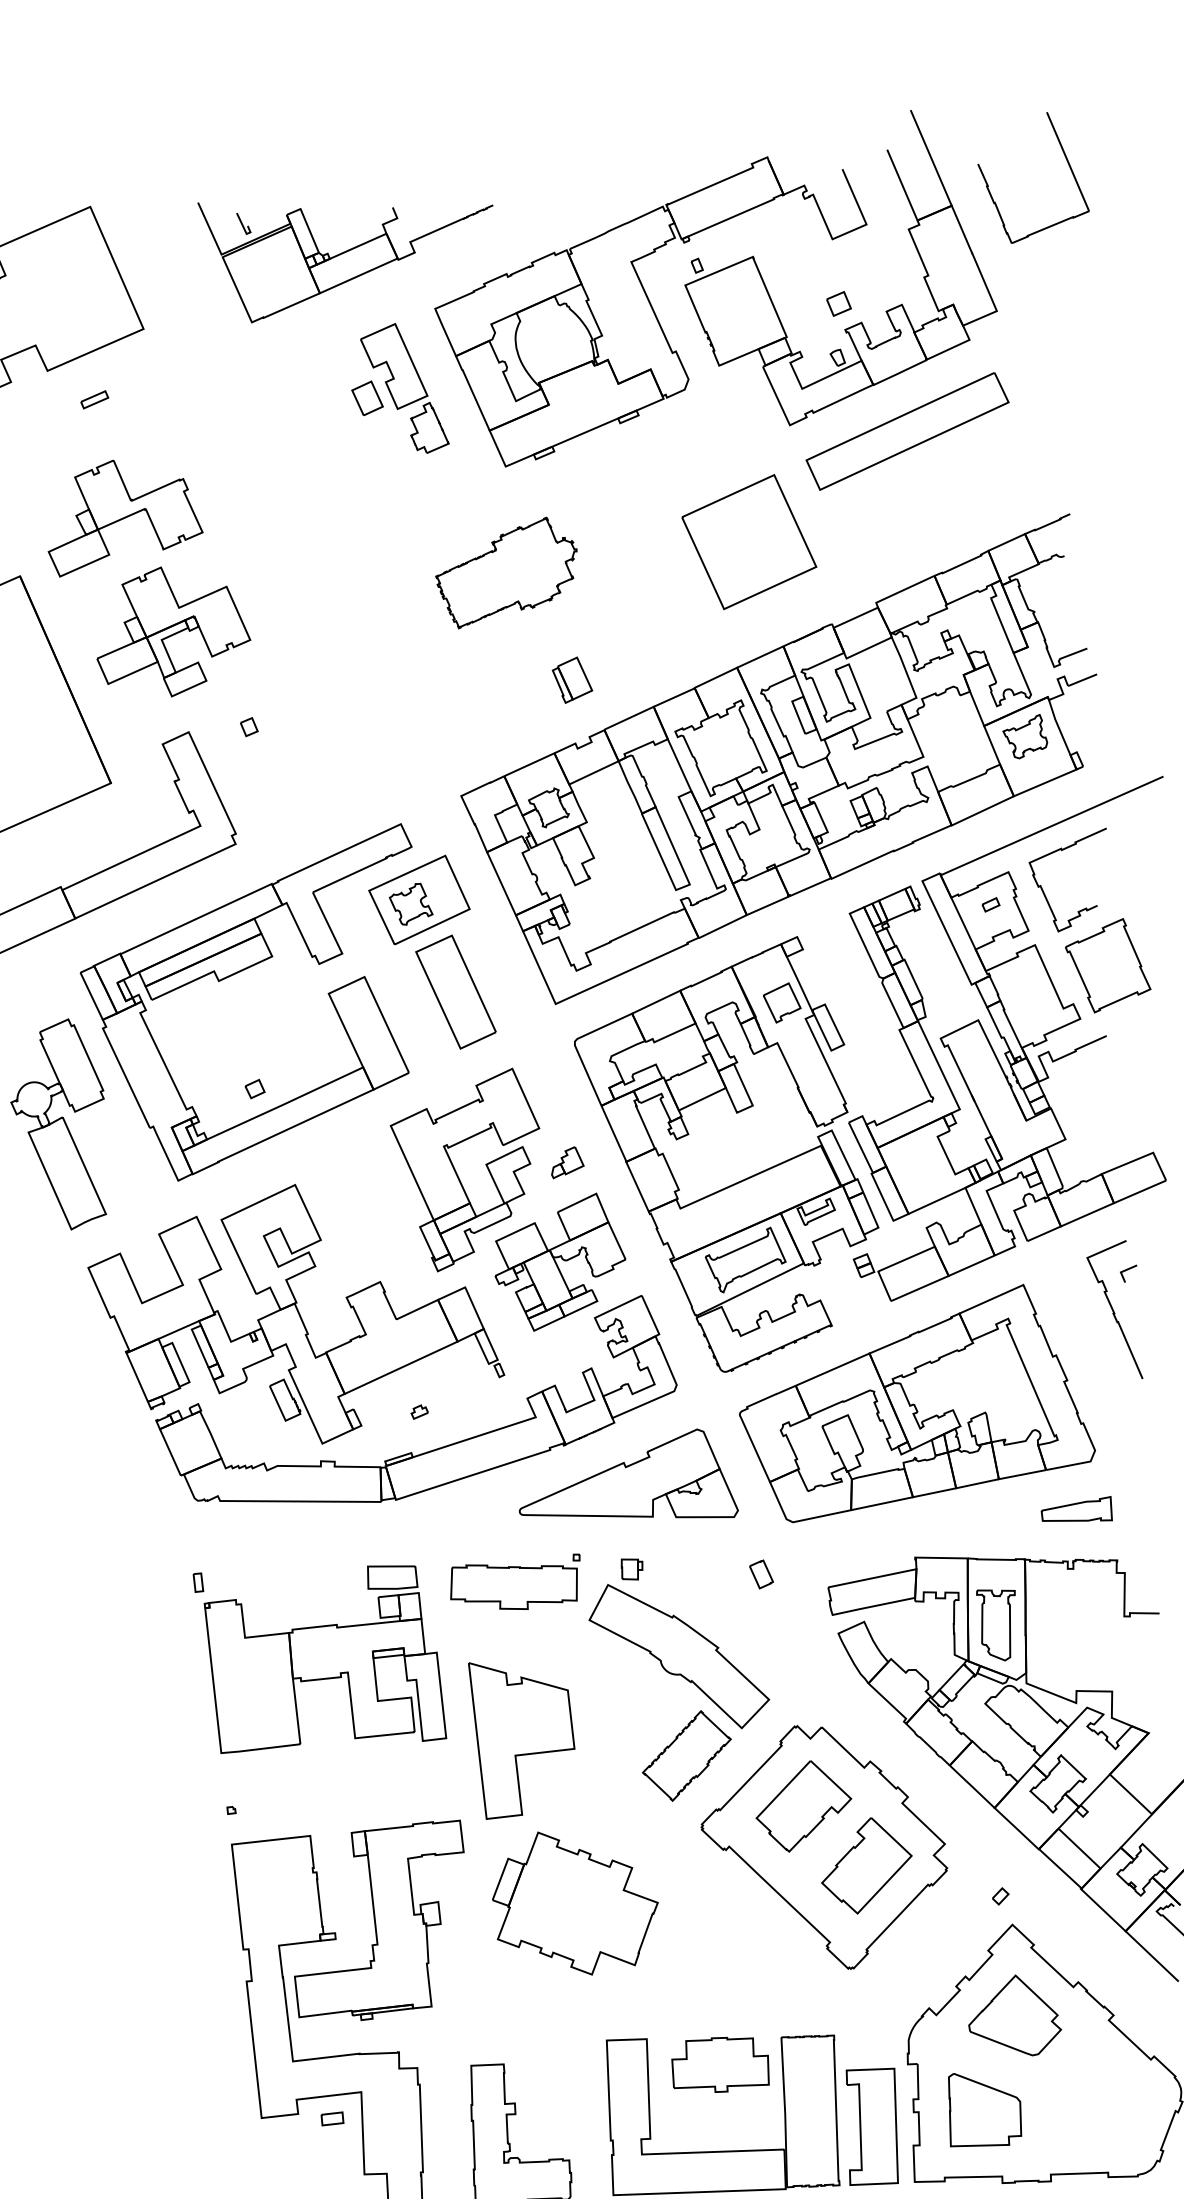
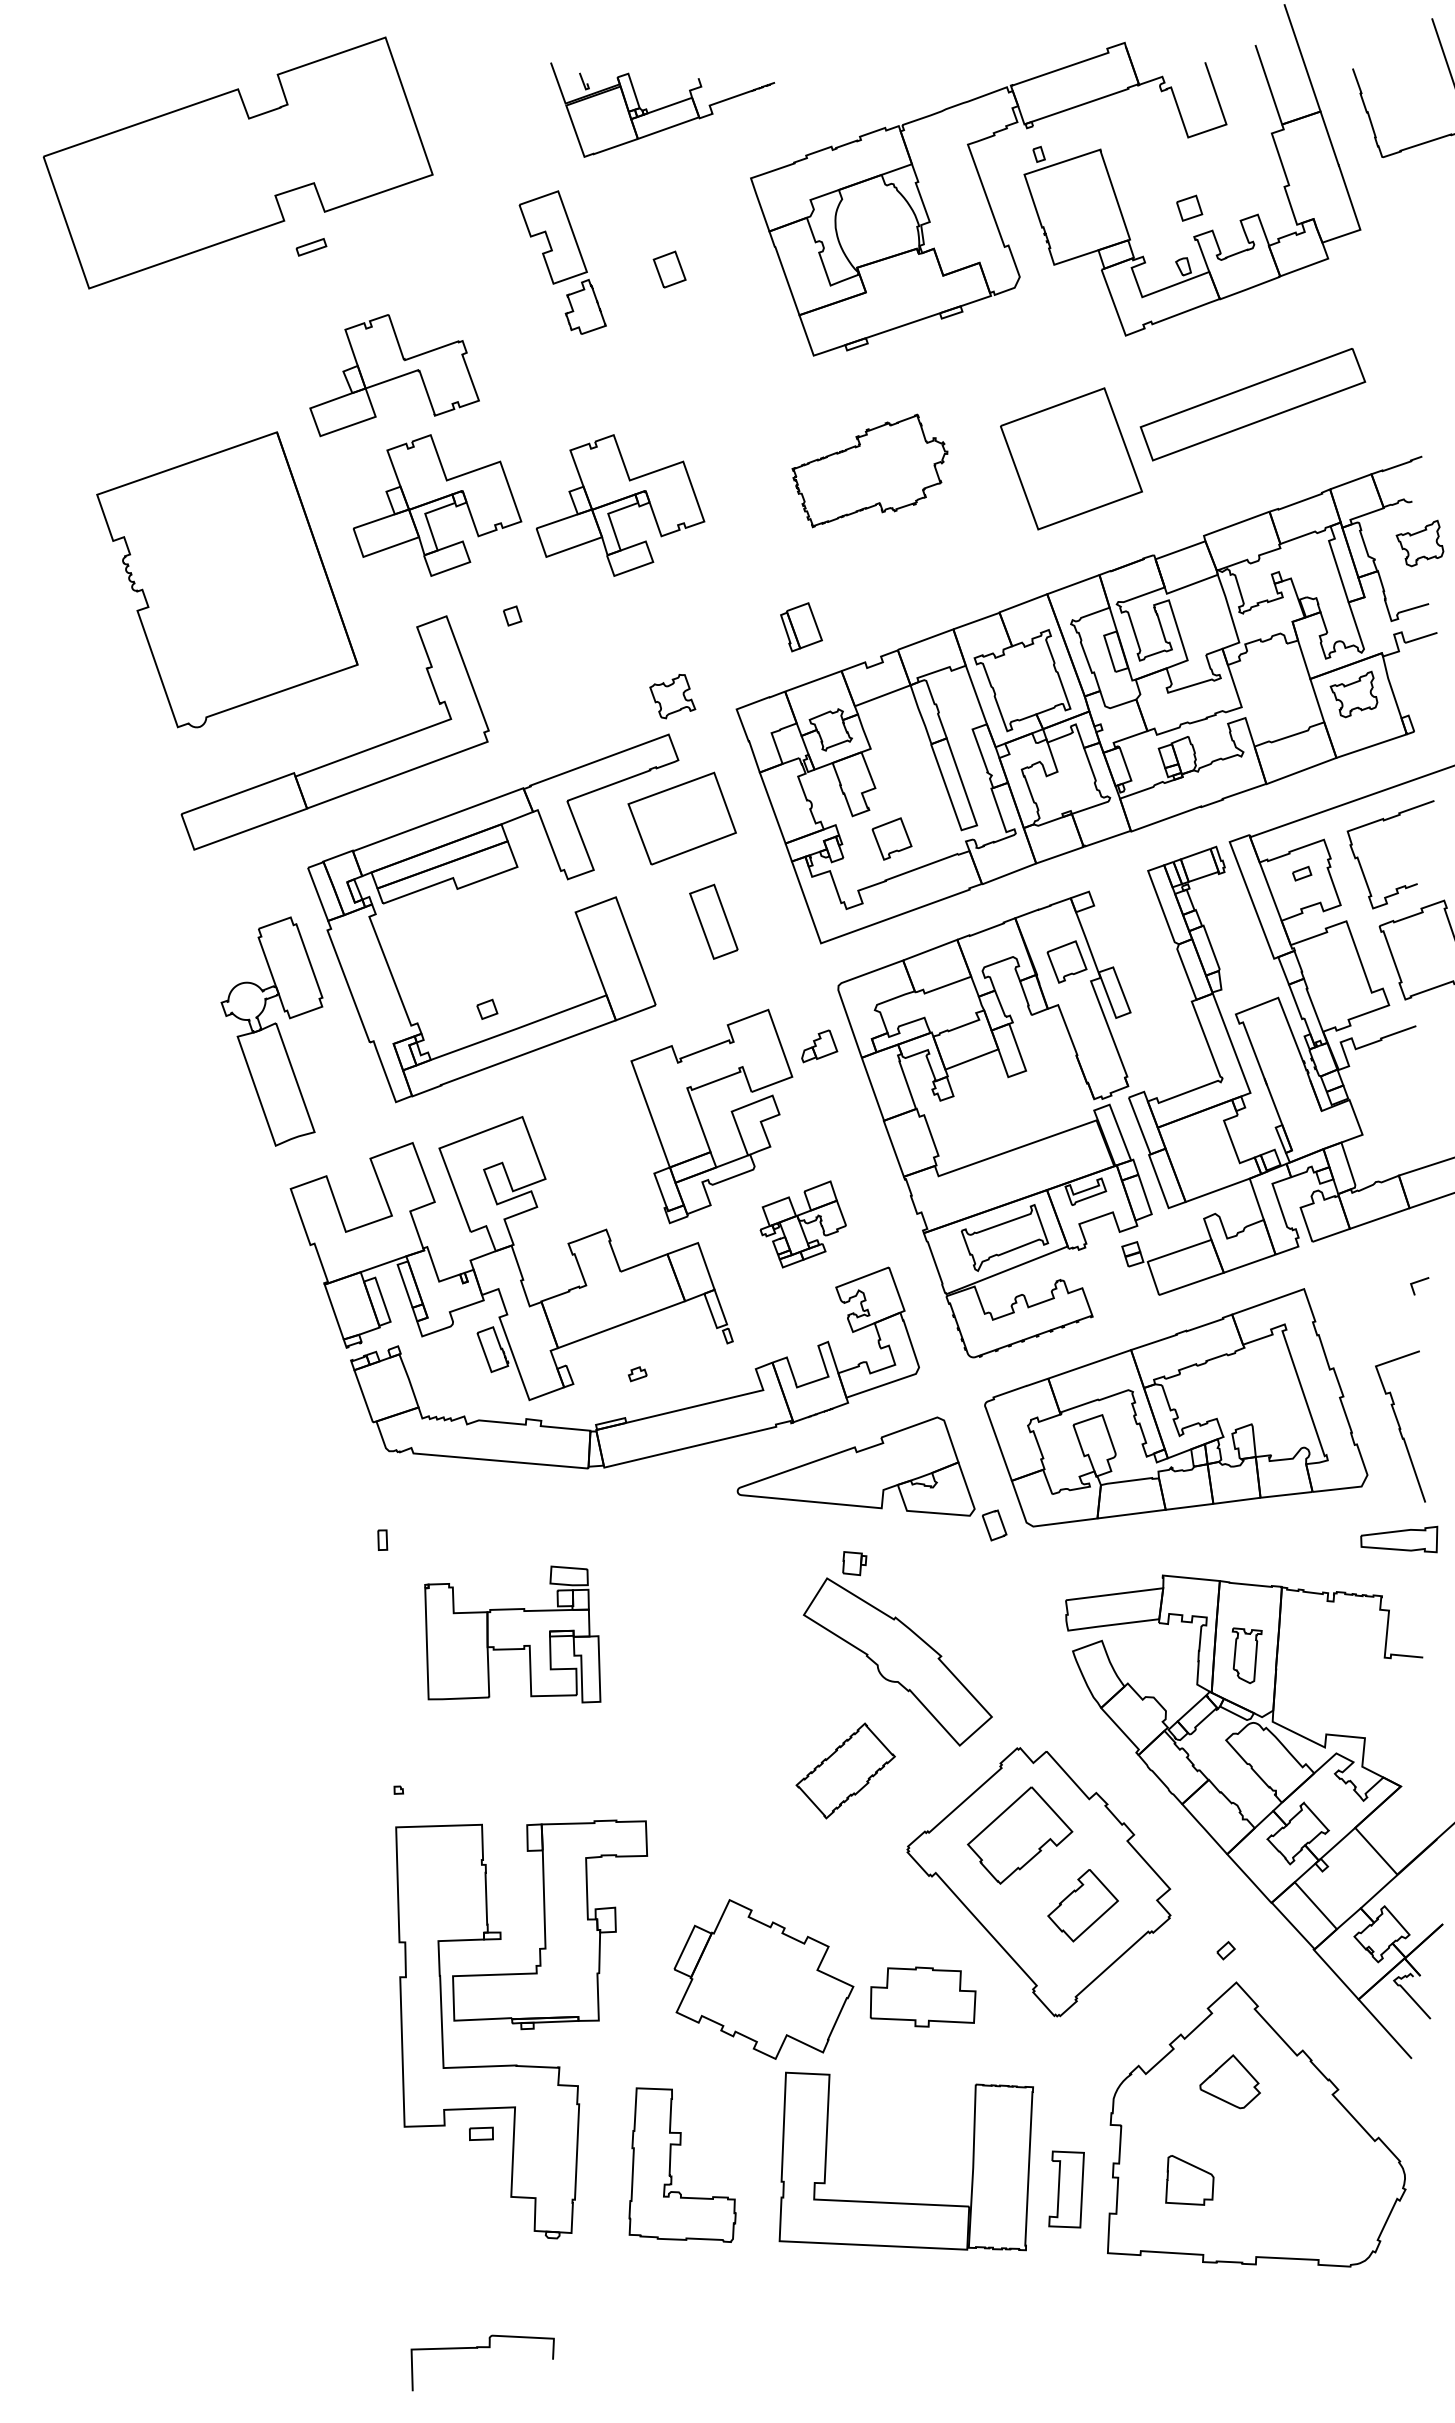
part: (349, 252) -> (662, 109), size x0.7
part: (404, 388) -> (562, 262), moved
part: (94, 399) -> (311, 247), moved
part: (907, 431) -> (1252, 404), moved
part: (506, 572) -> (869, 470), moved
part: (1074, 593) -> (1419, 543), added
part: (339, 617) -> (620, 505), added
part: (572, 680) -> (801, 627), moved
part: (612, 902) -> (891, 838), added
part: (410, 904) -> (672, 696), moved
part: (455, 991) -> (713, 921), size x0.6
part: (567, 1162) -> (819, 1046), moved
part: (560, 1262) -> (803, 1224), size x0.6
curve: (1114, 1311) -> (1400, 1426), moved
part: (1076, 1511) -> (1399, 1539), moved
part: (761, 1574) -> (994, 1525), moved
part: (515, 1584) -> (726, 1569), removed
part: (997, 1624) -> (1246, 1655), size x0.7
part: (324, 1659) -> (512, 1634), size x0.7
part: (523, 1737) -> (722, 1736), removed
part: (686, 1755) -> (845, 1770), moved
part: (865, 1865) -> (1082, 1905), size x0.7
part: (575, 1902) -> (763, 1979), moved
part: (1013, 2015) -> (1229, 2081), size x0.6
part: (719, 2064) -> (922, 1996), moved
part: (984, 2109) -> (1189, 2180), size x0.6
part: (872, 2126) -> (1066, 2189), size x0.6

